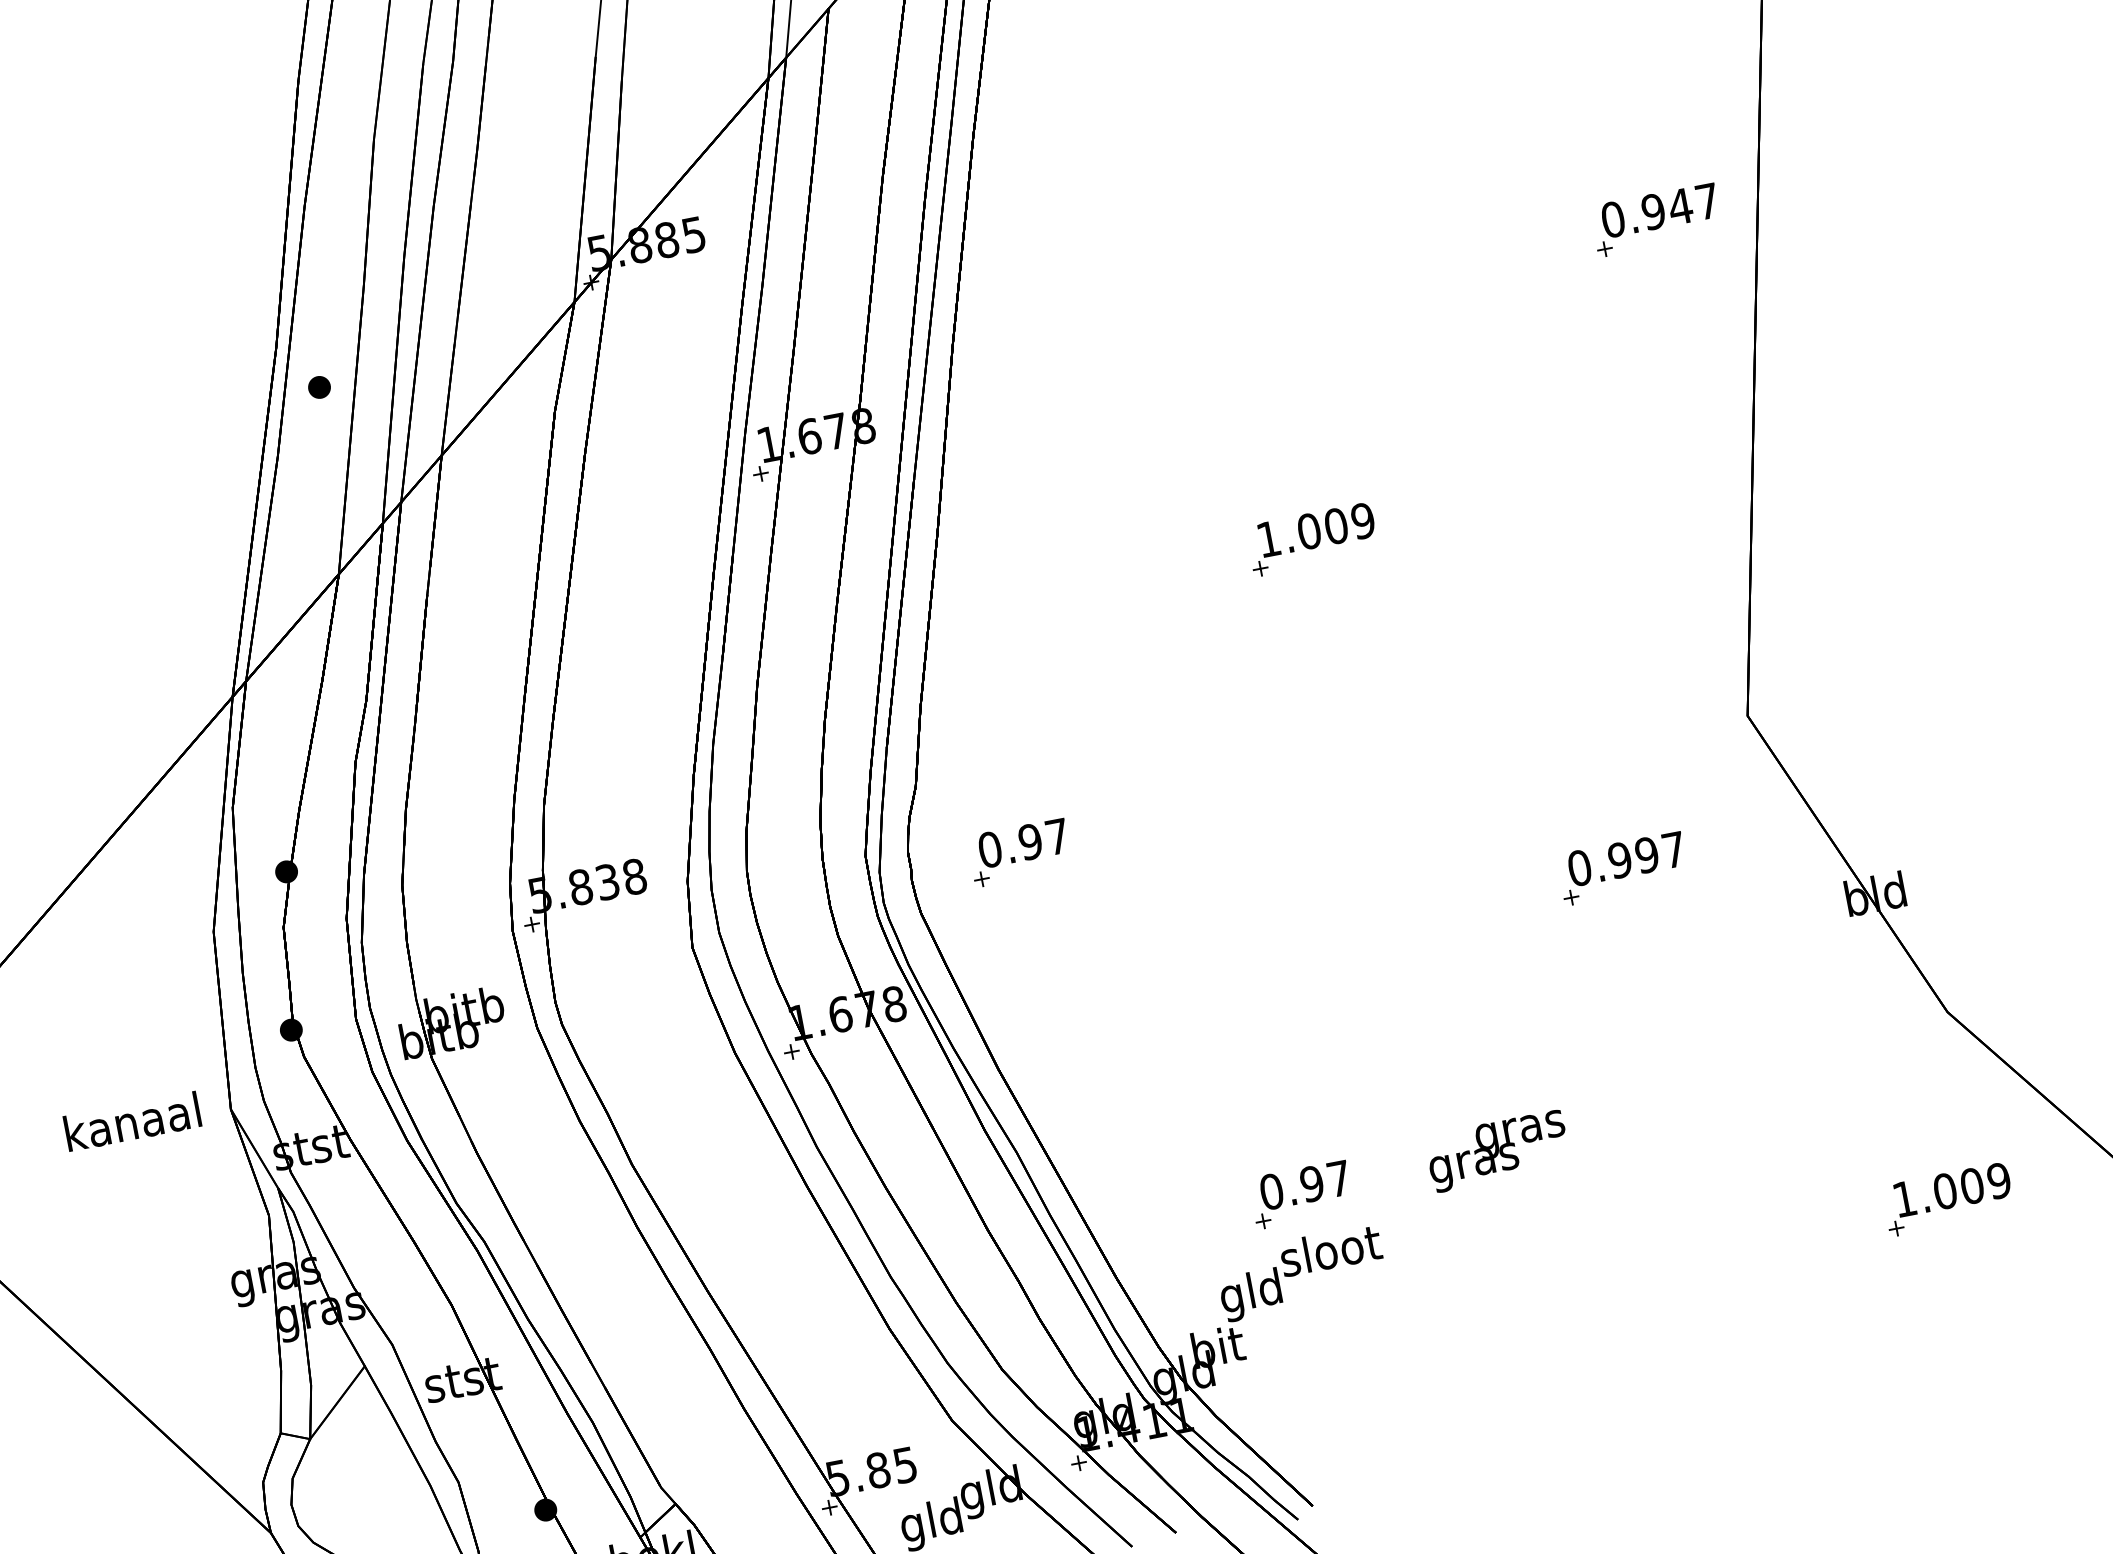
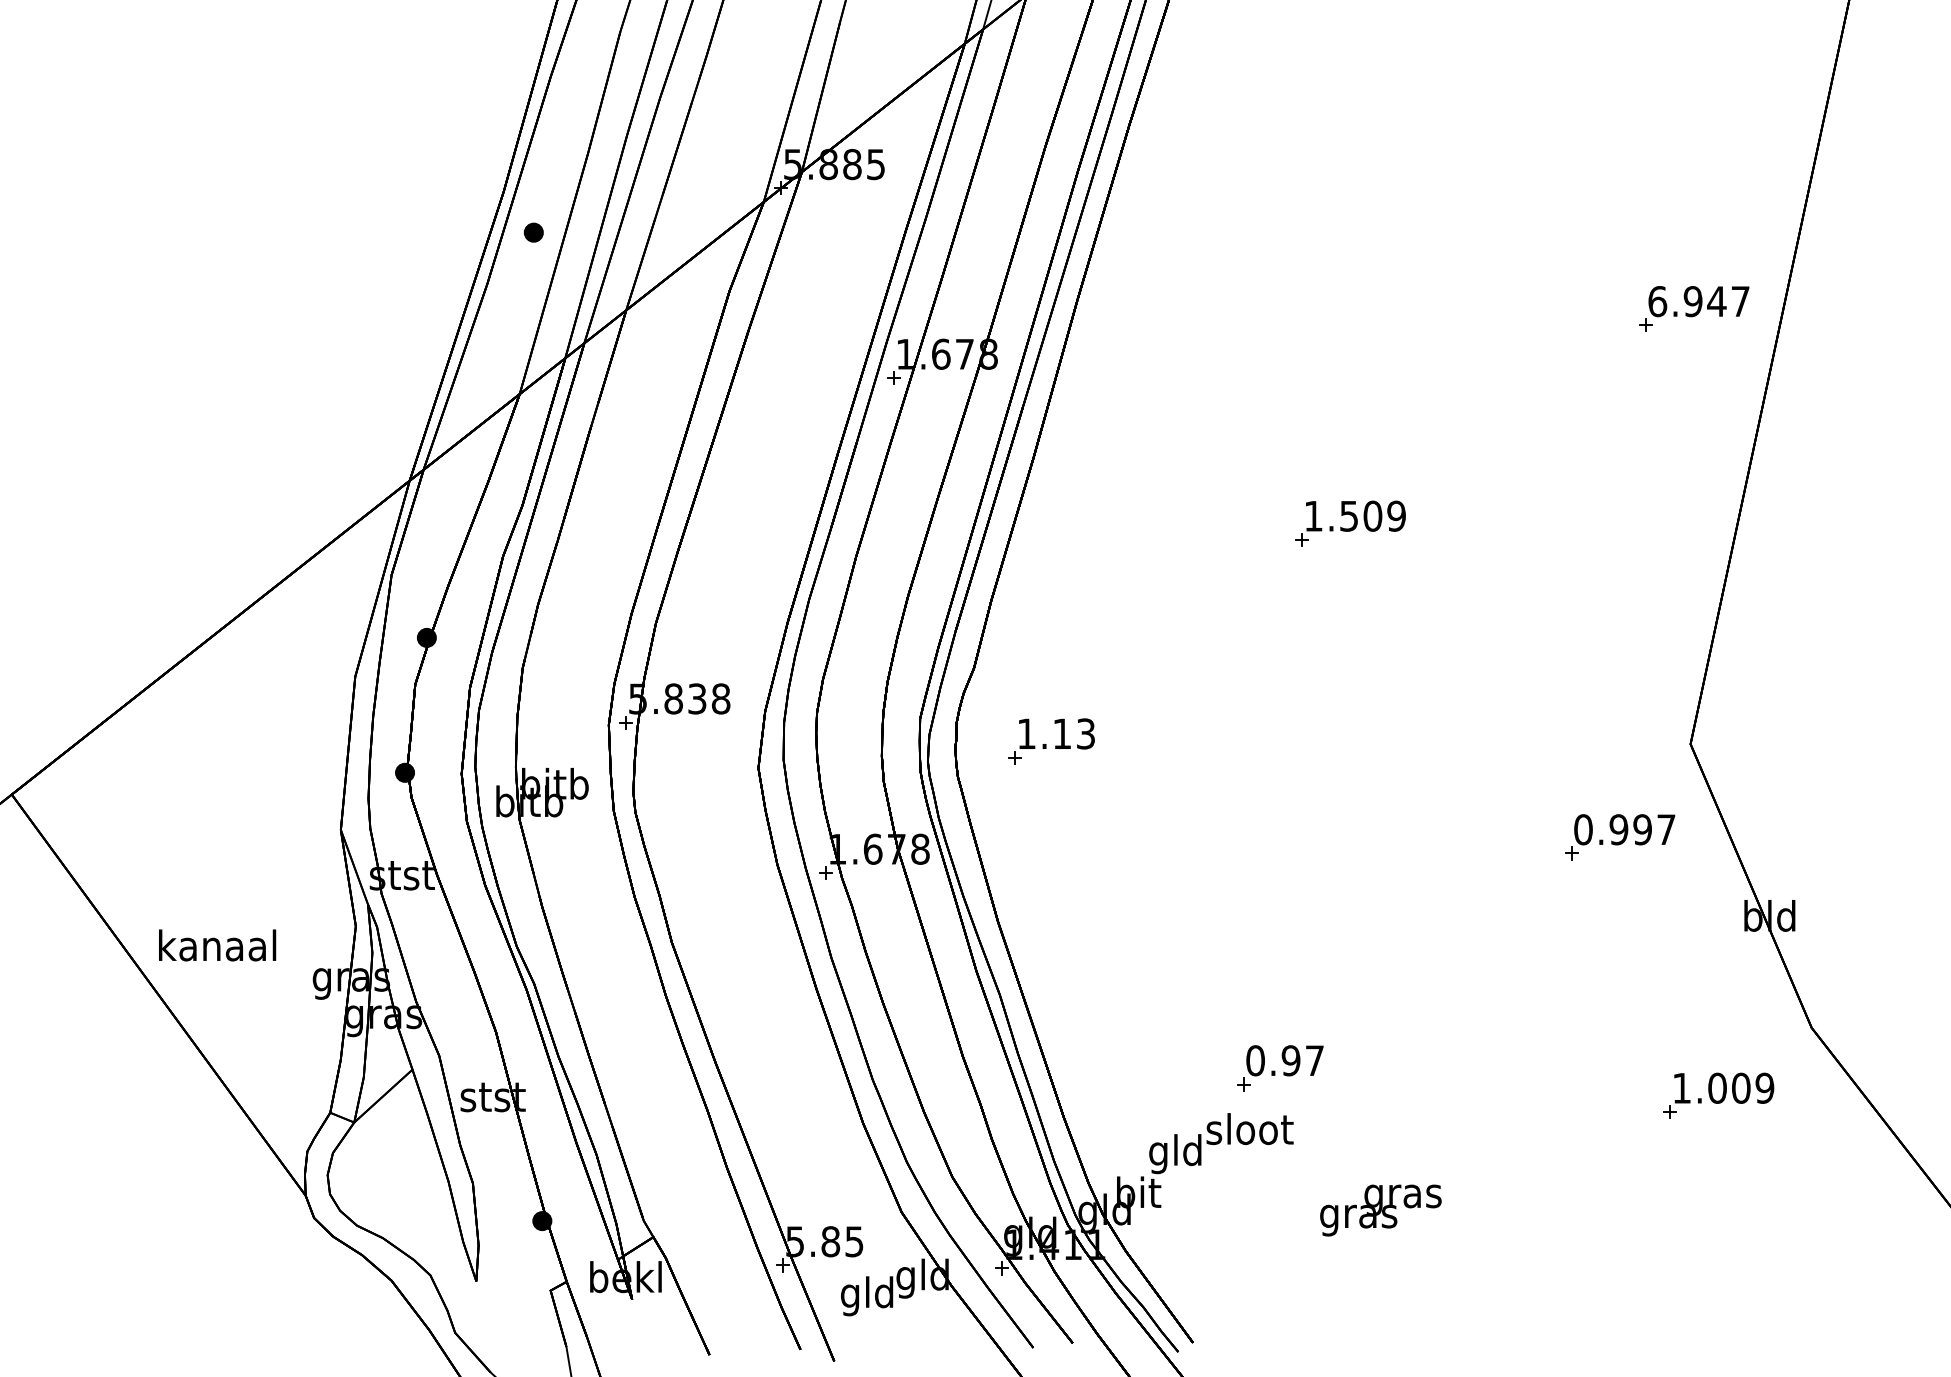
text: (1612, 219) -> (1657, 301), 0.947 -> 6.947
text: (1309, 530) -> (1349, 515), 1.009 -> 1.509
text: (1022, 842) -> (1055, 733), 0.97 -> 1.13
part: (1623, 868) -> (1620, 837), moved
text: (132, 1121) -> (217, 945), moved
text: (1497, 1151) -> (1380, 1210), moved
part: (1301, 1195) -> (1280, 1068), moved
part: (1947, 1199) -> (1718, 1095), moved

